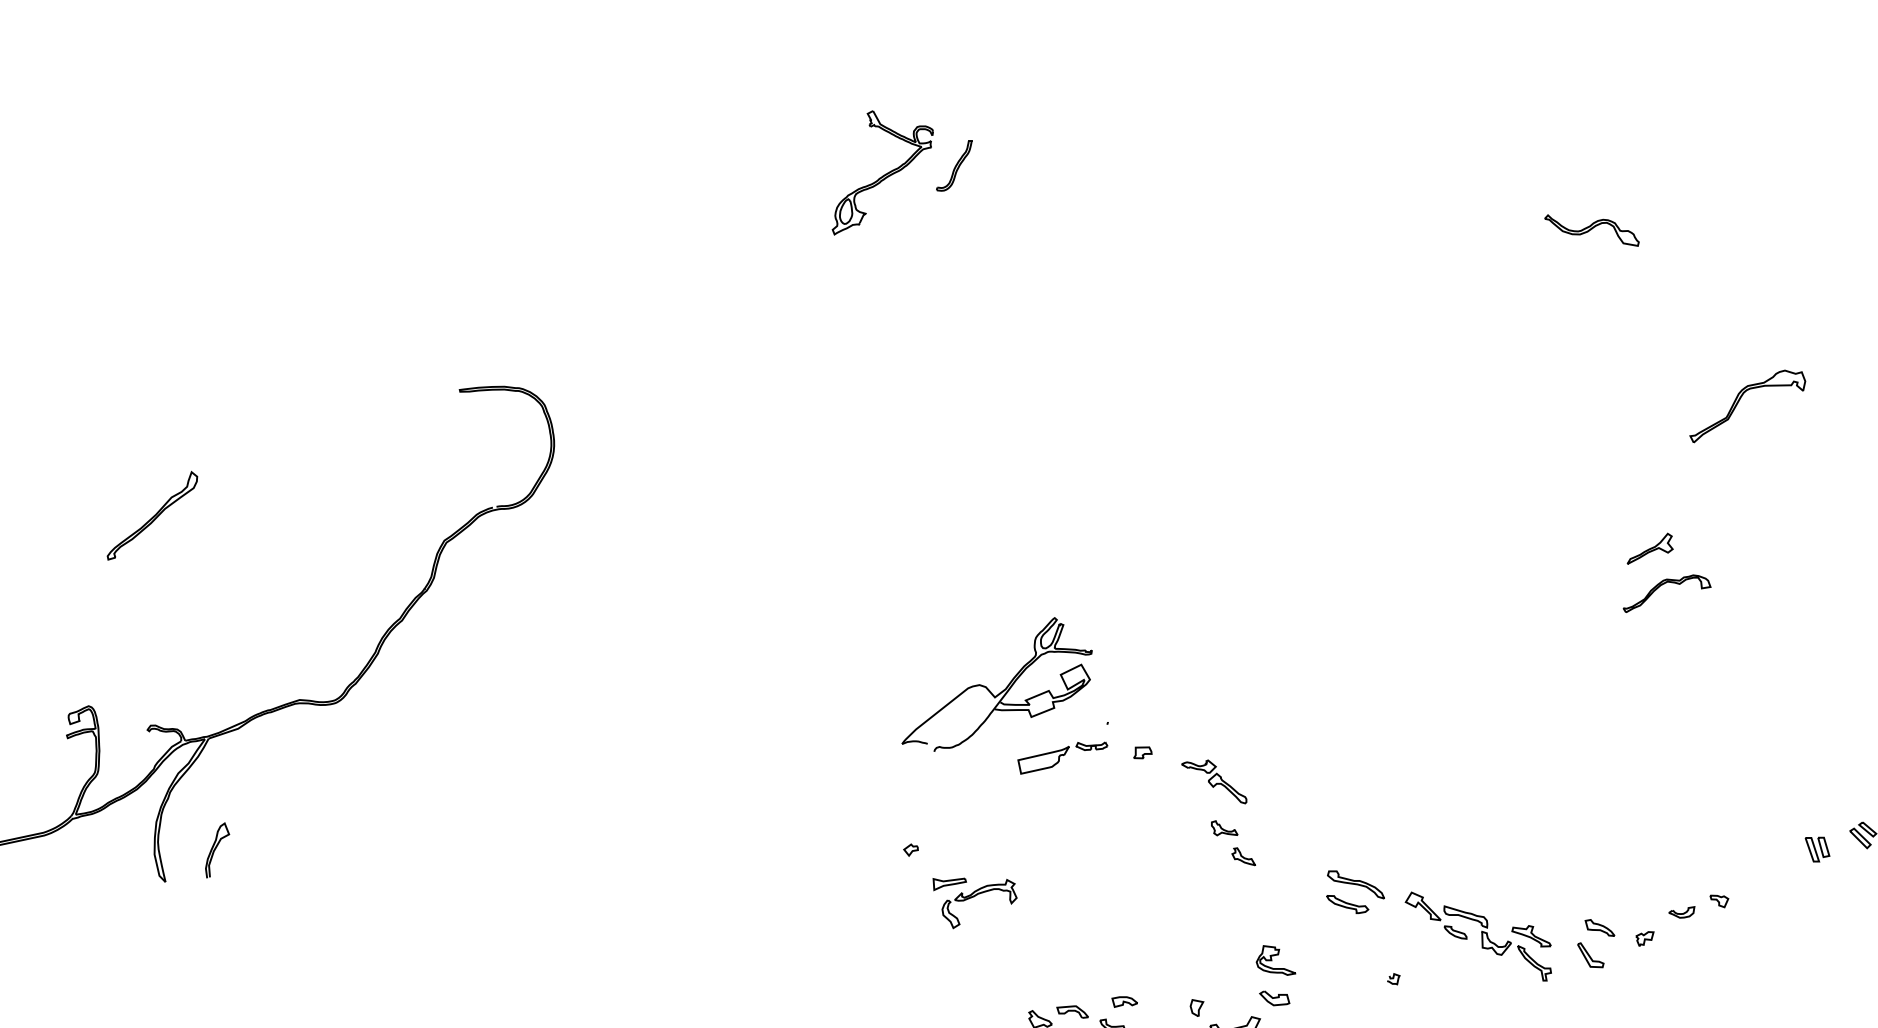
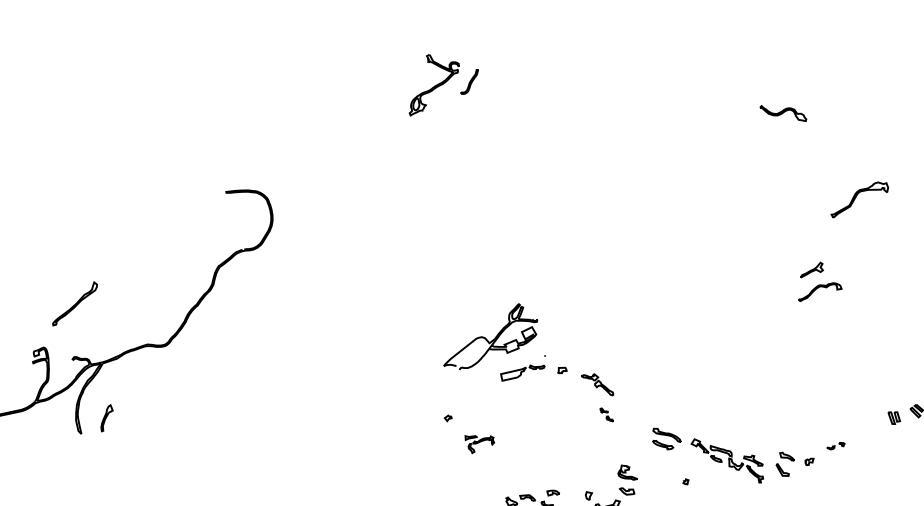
curve: (153, 515) -> (75, 303), moved
part: (1232, 842) -> (606, 414), size x0.6
part: (974, 903) -> (479, 444), size x0.7
part: (1698, 905) -> (835, 445), size x0.6

